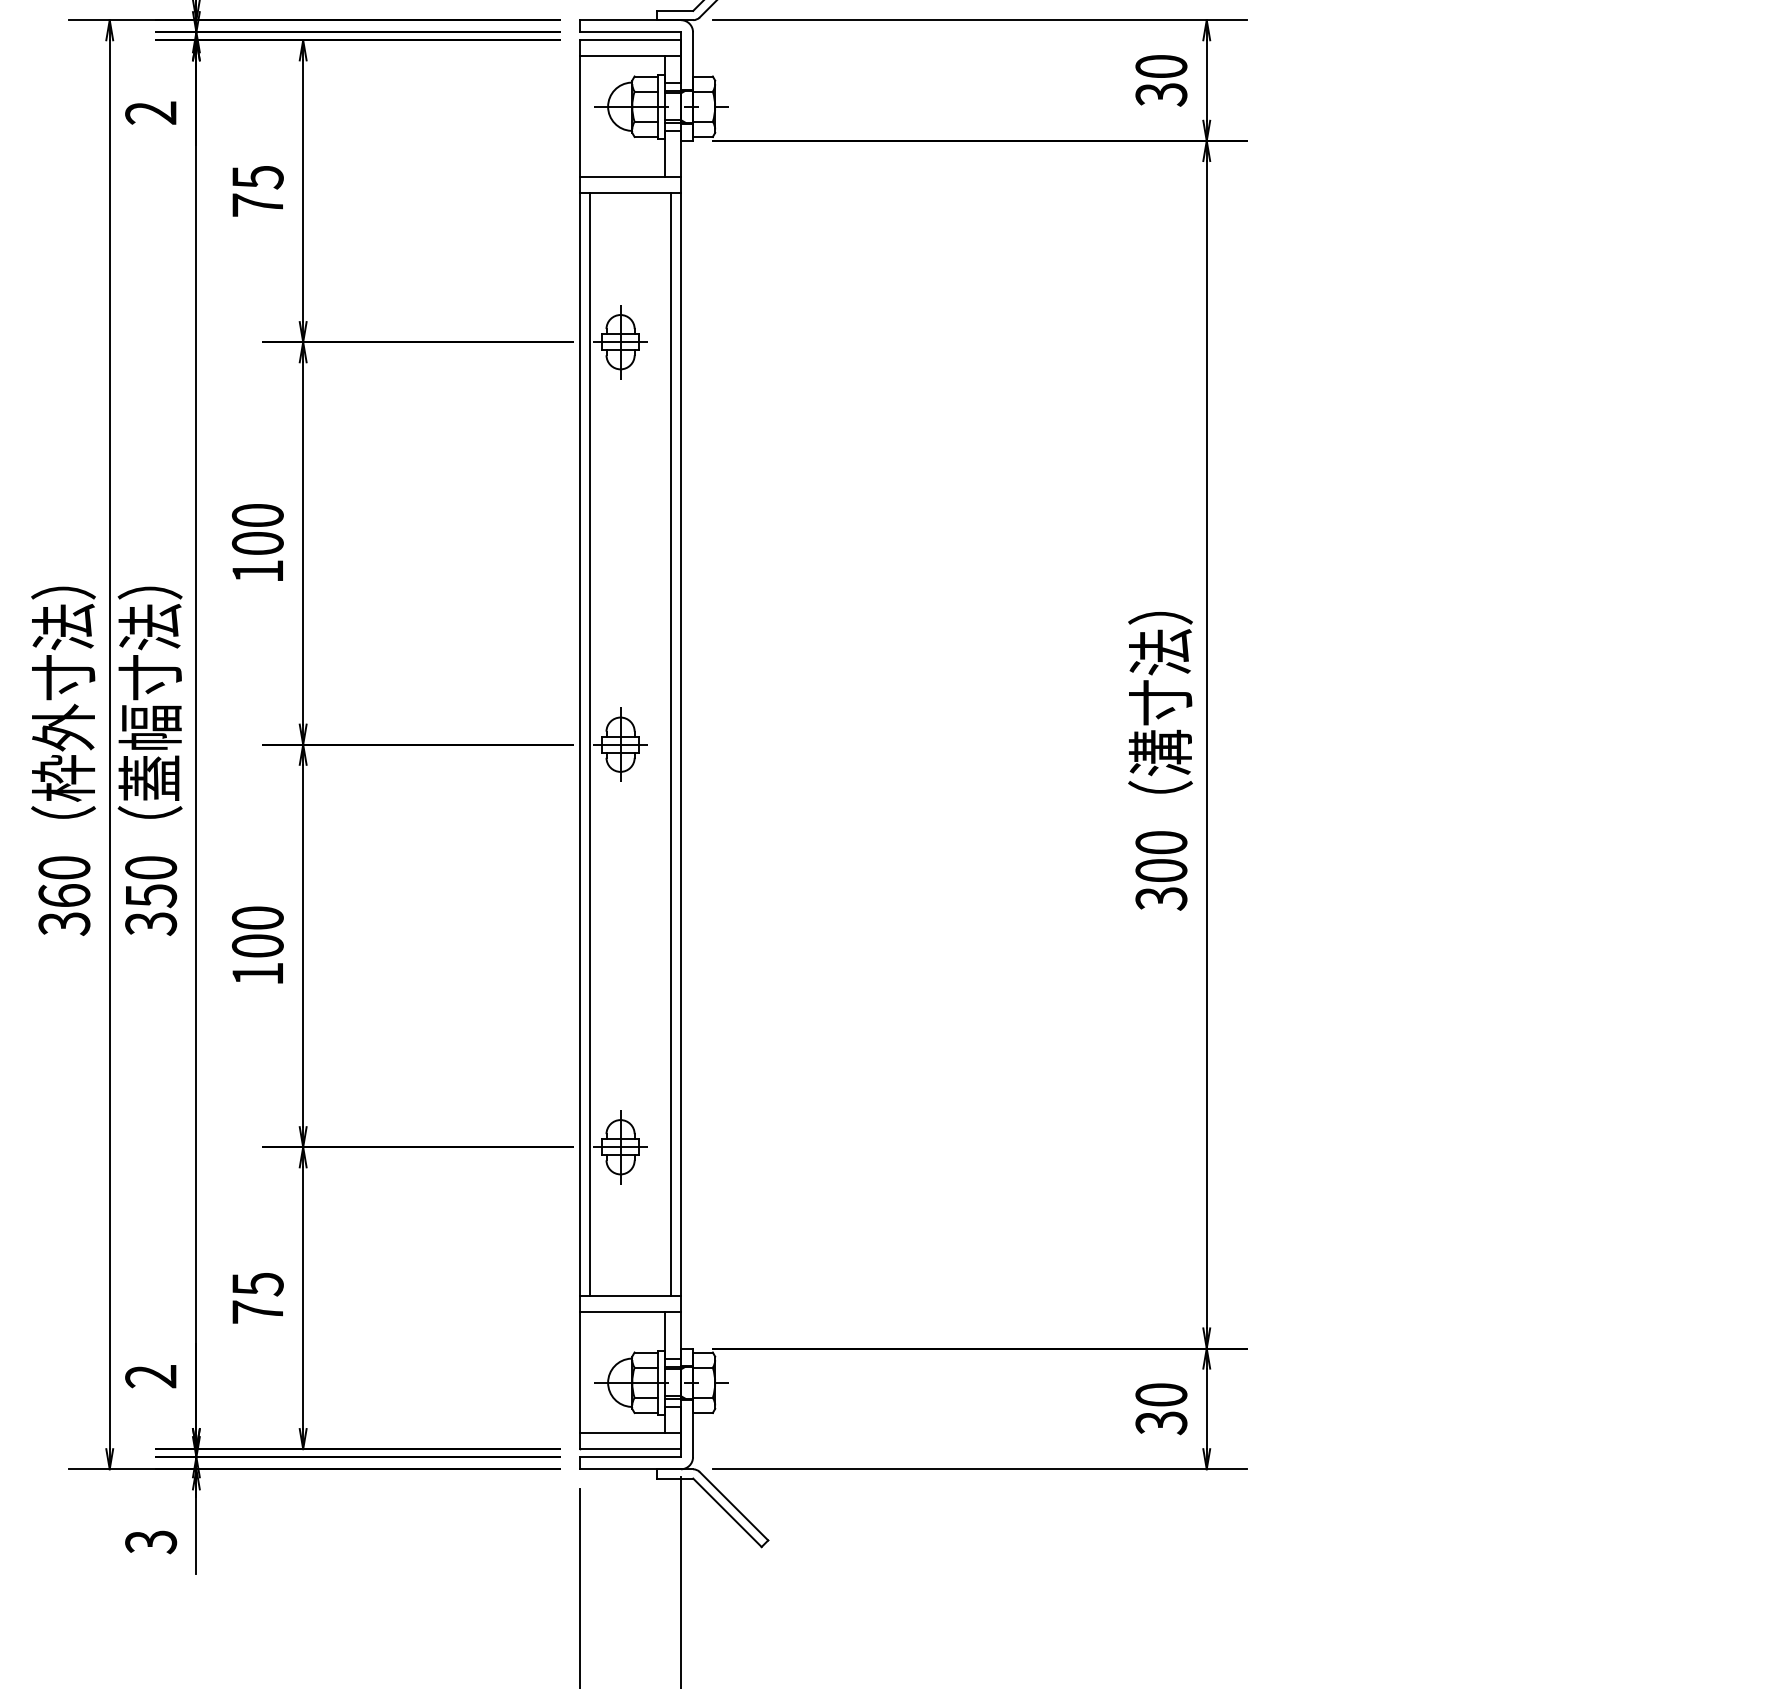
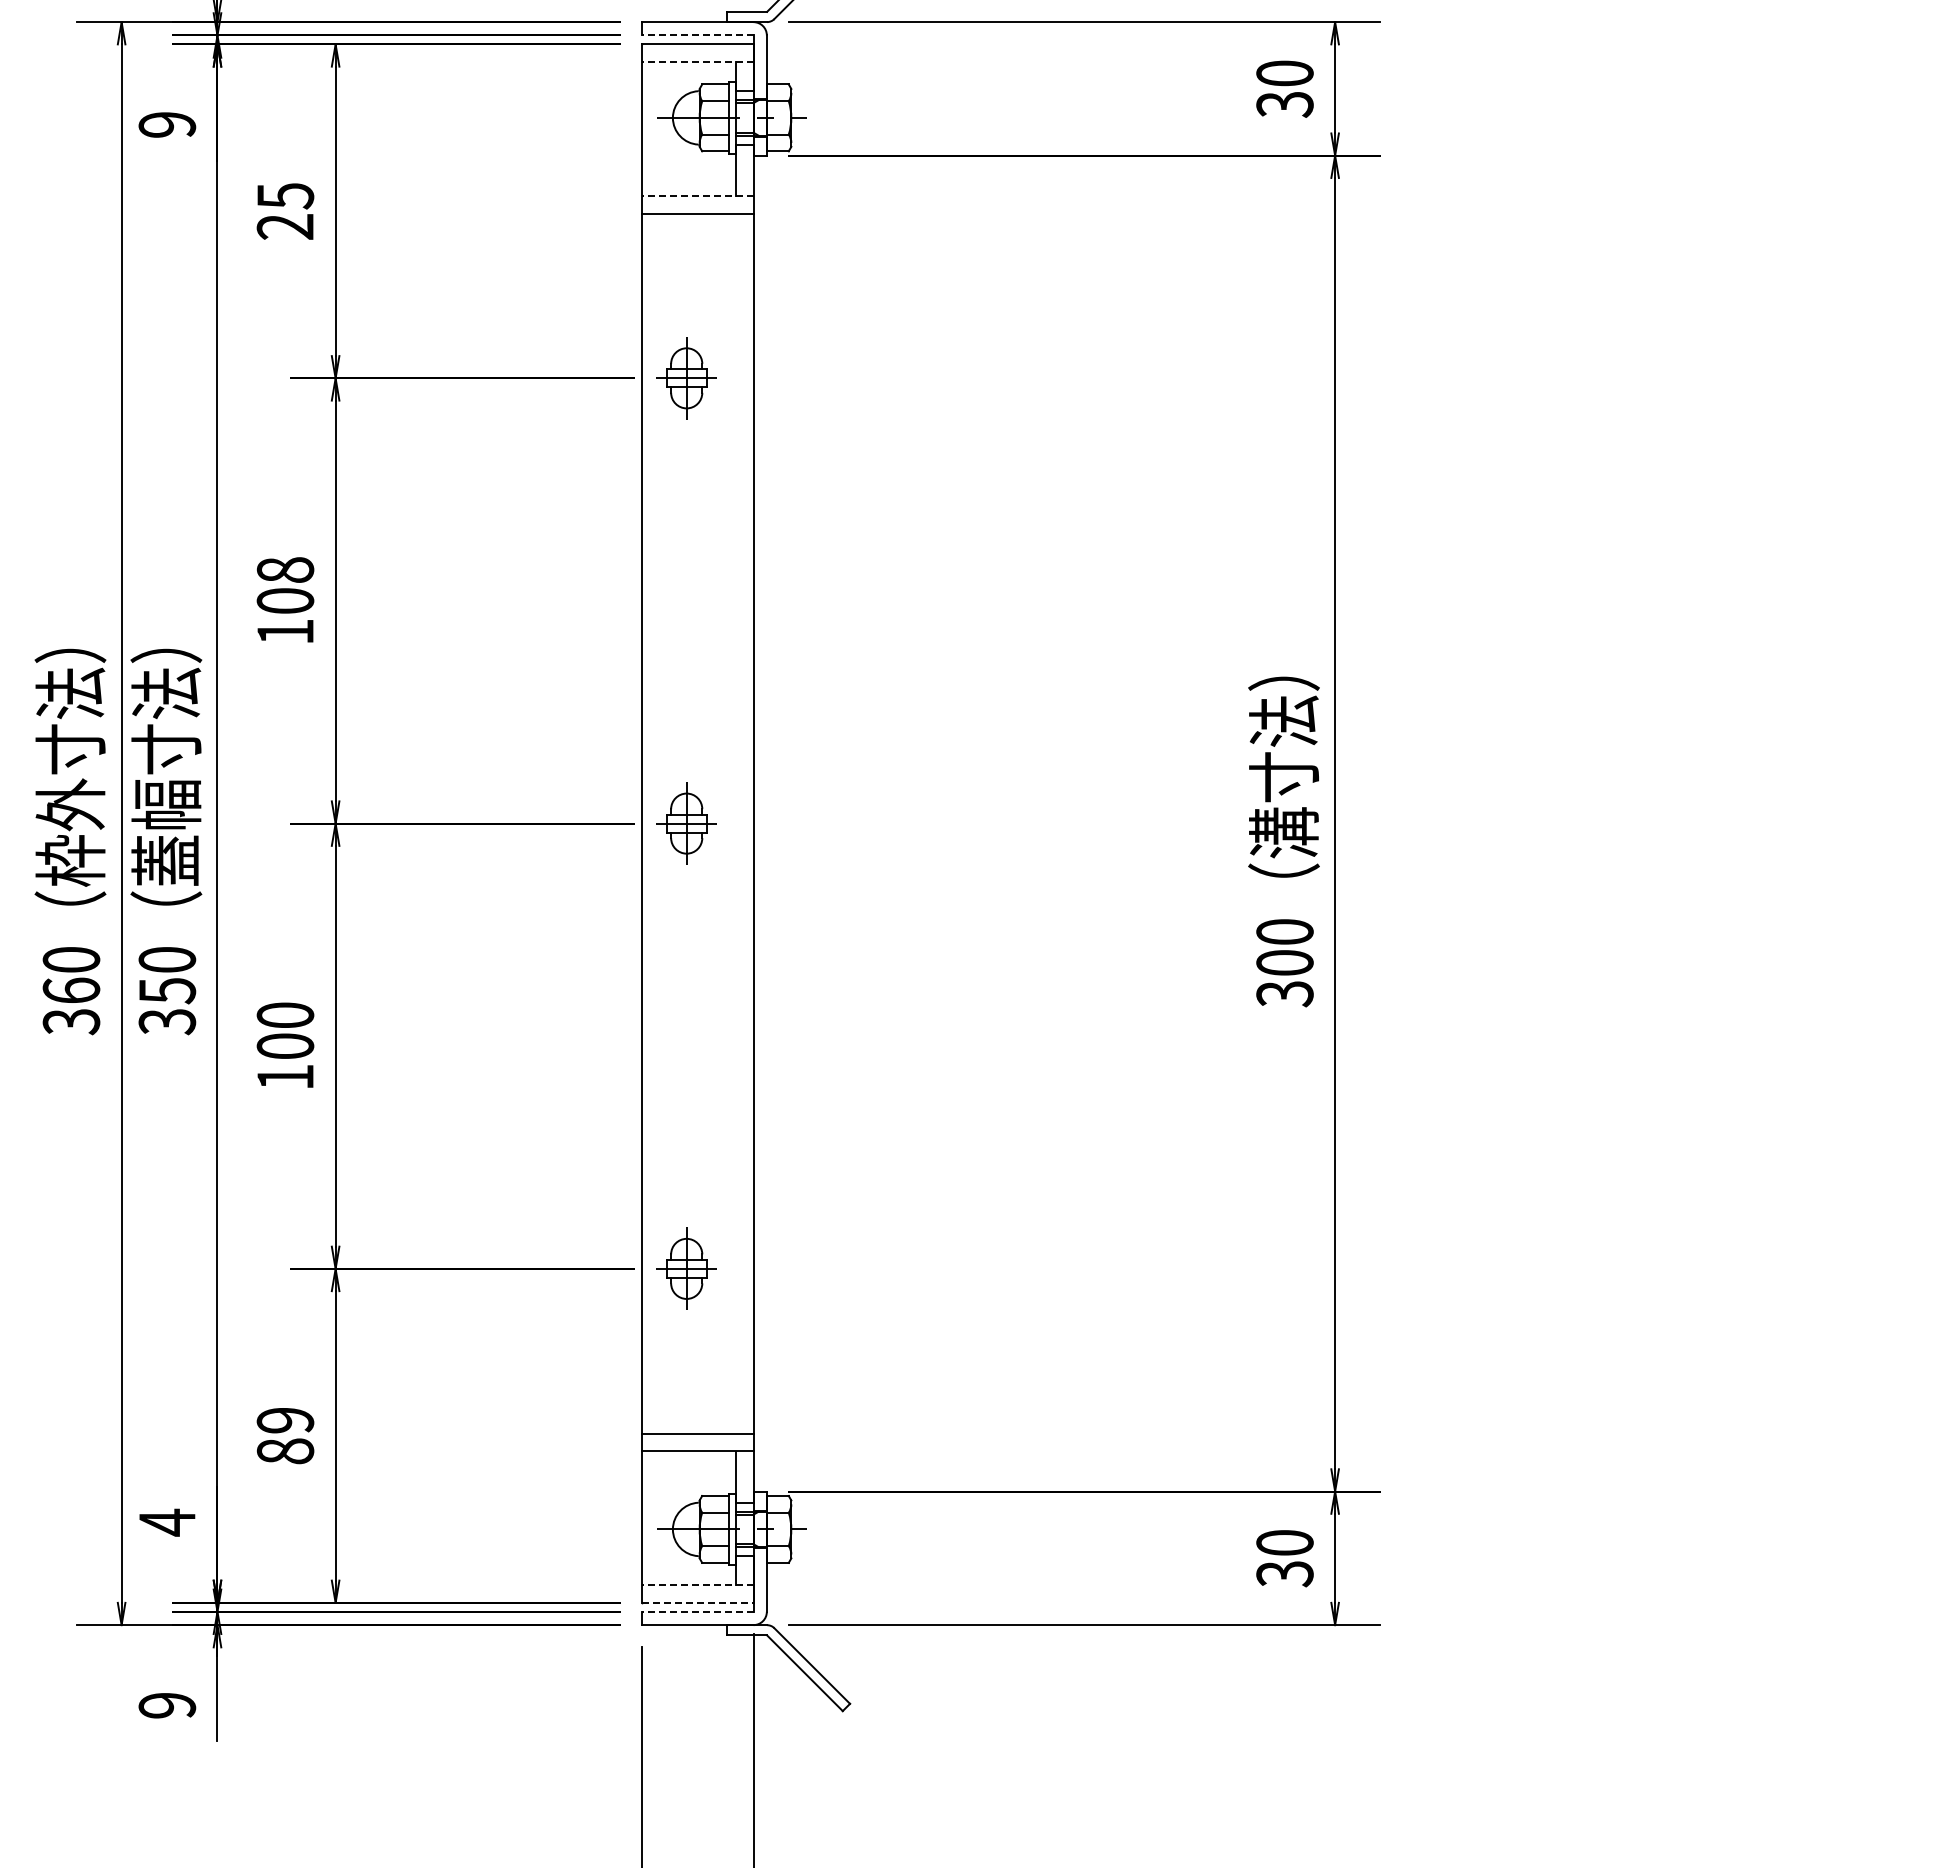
line: (630, 32) -> (697, 35), solid -> dashed
line: (630, 56) -> (697, 62), solid -> dashed
text: (151, 112) -> (167, 124), 2 -> 9
line: (630, 176) -> (697, 195), solid -> dashed
text: (256, 204) -> (284, 226), 75 -> 25
text: (256, 514) -> (284, 569), 100 -> 108
line: (590, 744) -> (653, 823), removed
line: (671, 744) -> (742, 823), removed
text: (257, 1298) -> (285, 1436), 75 -> 89
text: (150, 1376) -> (166, 1522), 2 -> 4
line: (630, 1433) -> (697, 1585), solid -> dashed
line: (630, 1448) -> (697, 1602), solid -> dashed
line: (630, 1456) -> (697, 1611), solid -> dashed
text: (151, 1542) -> (167, 1706), 3 -> 9

